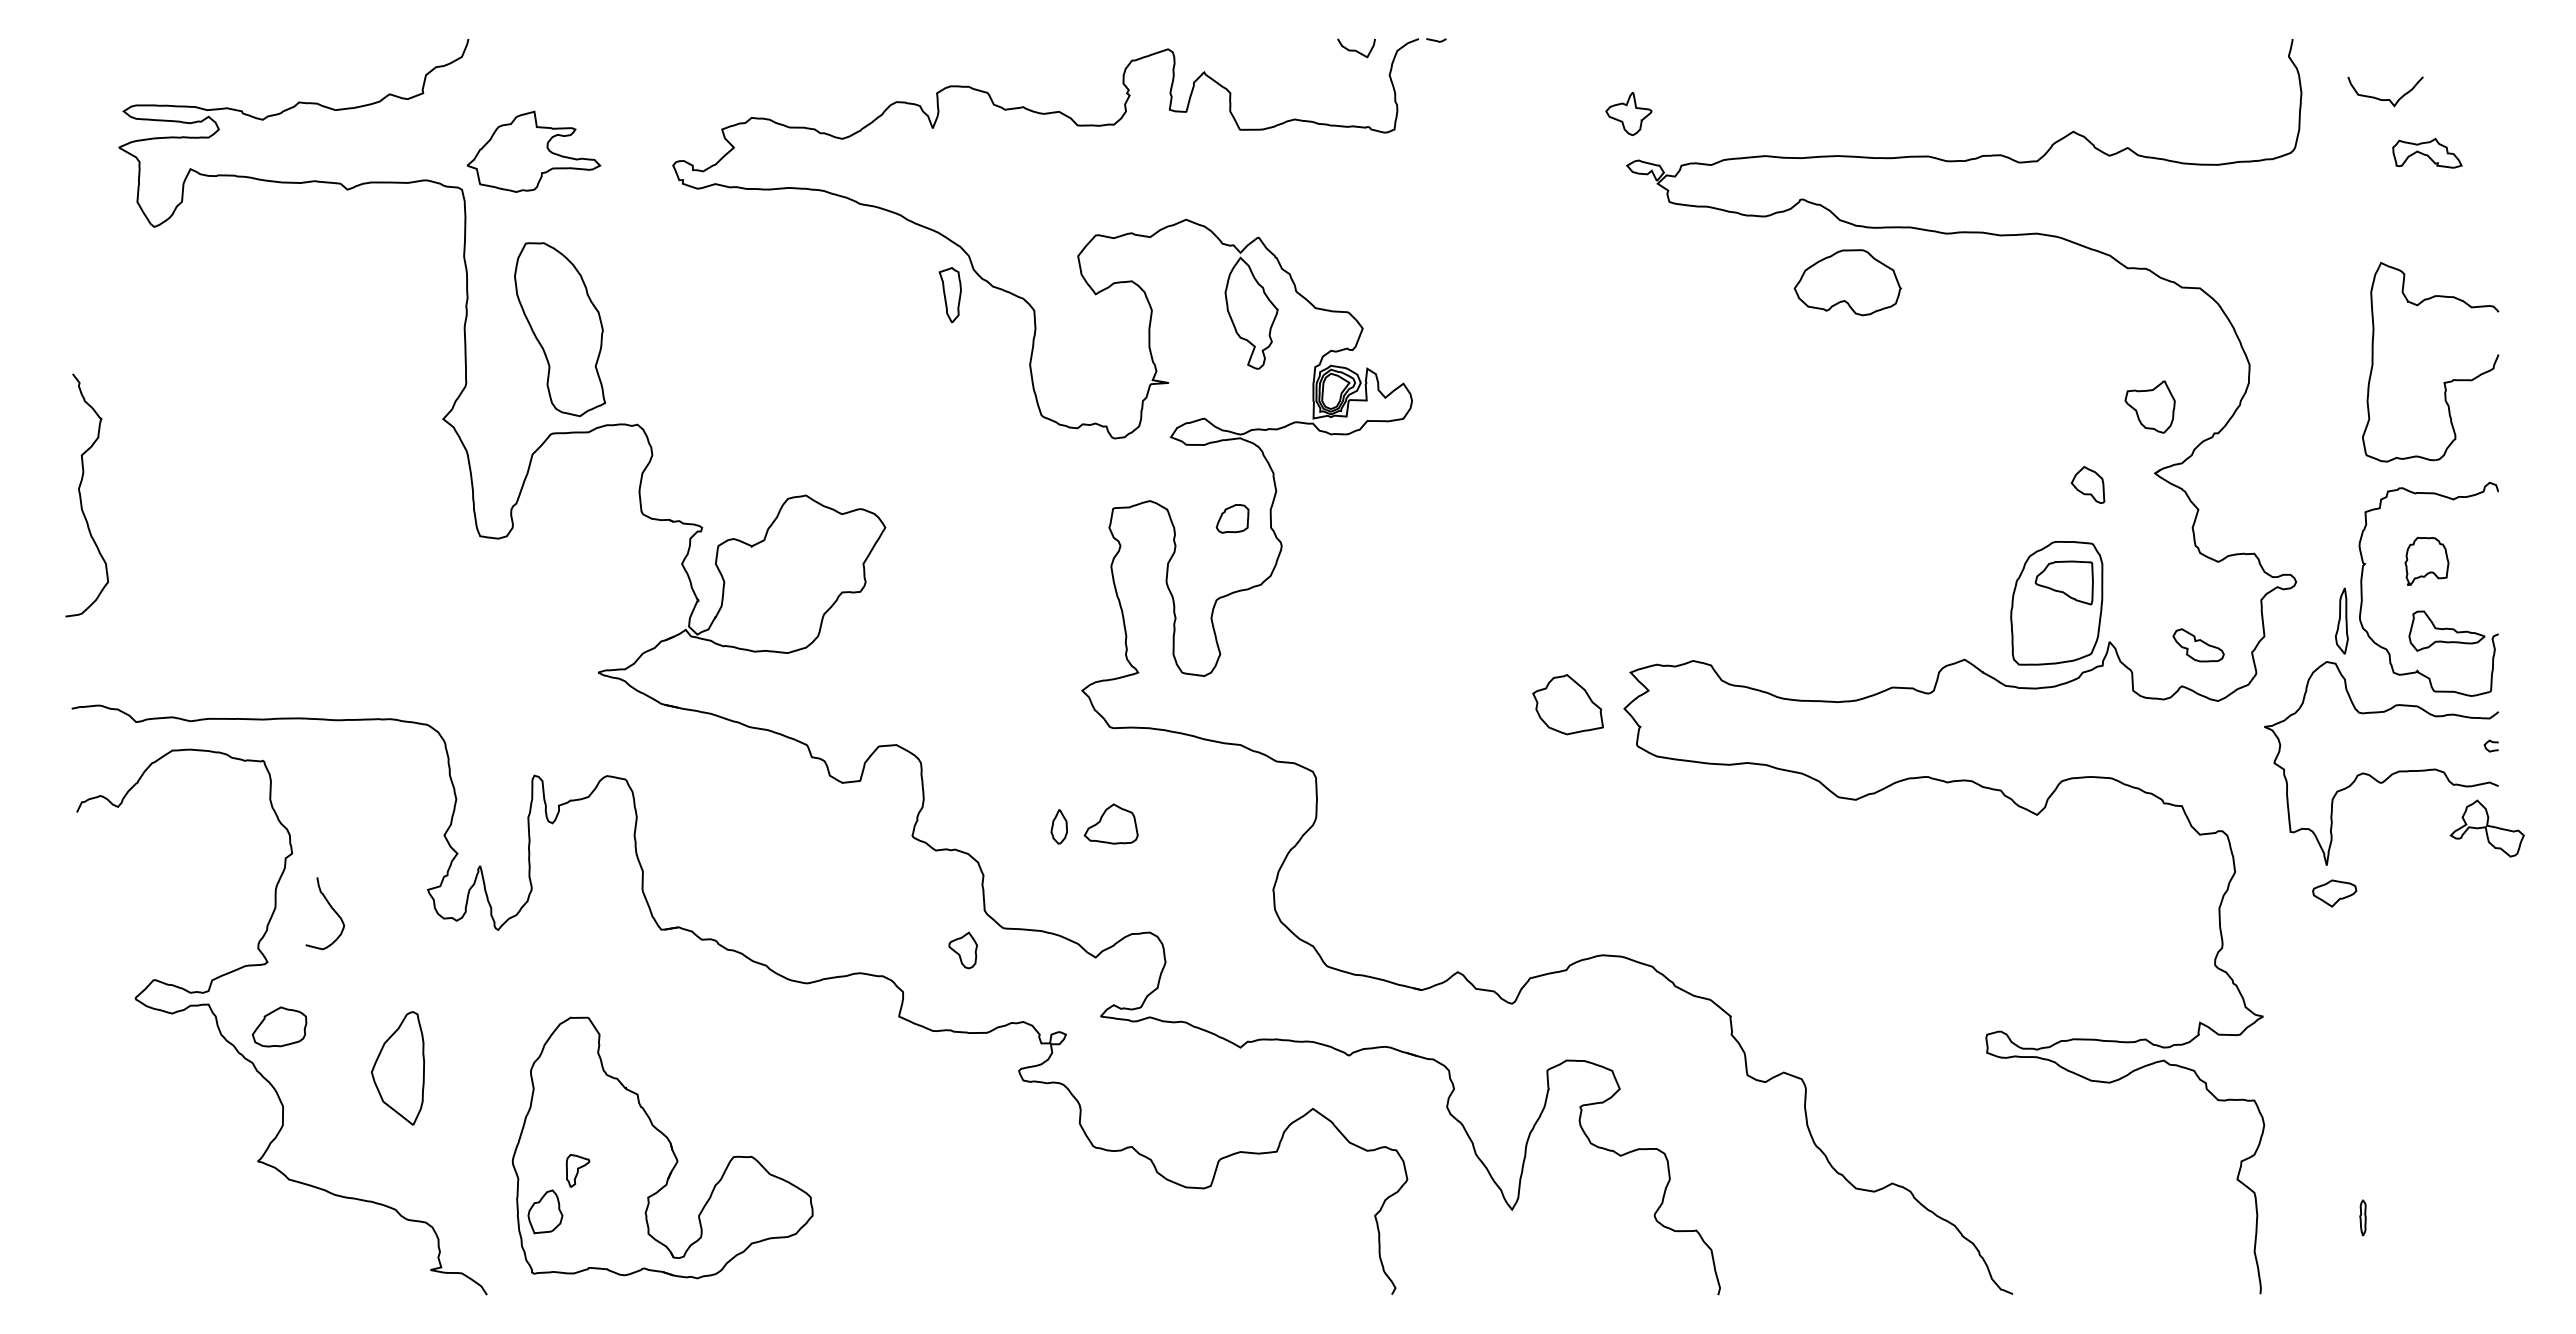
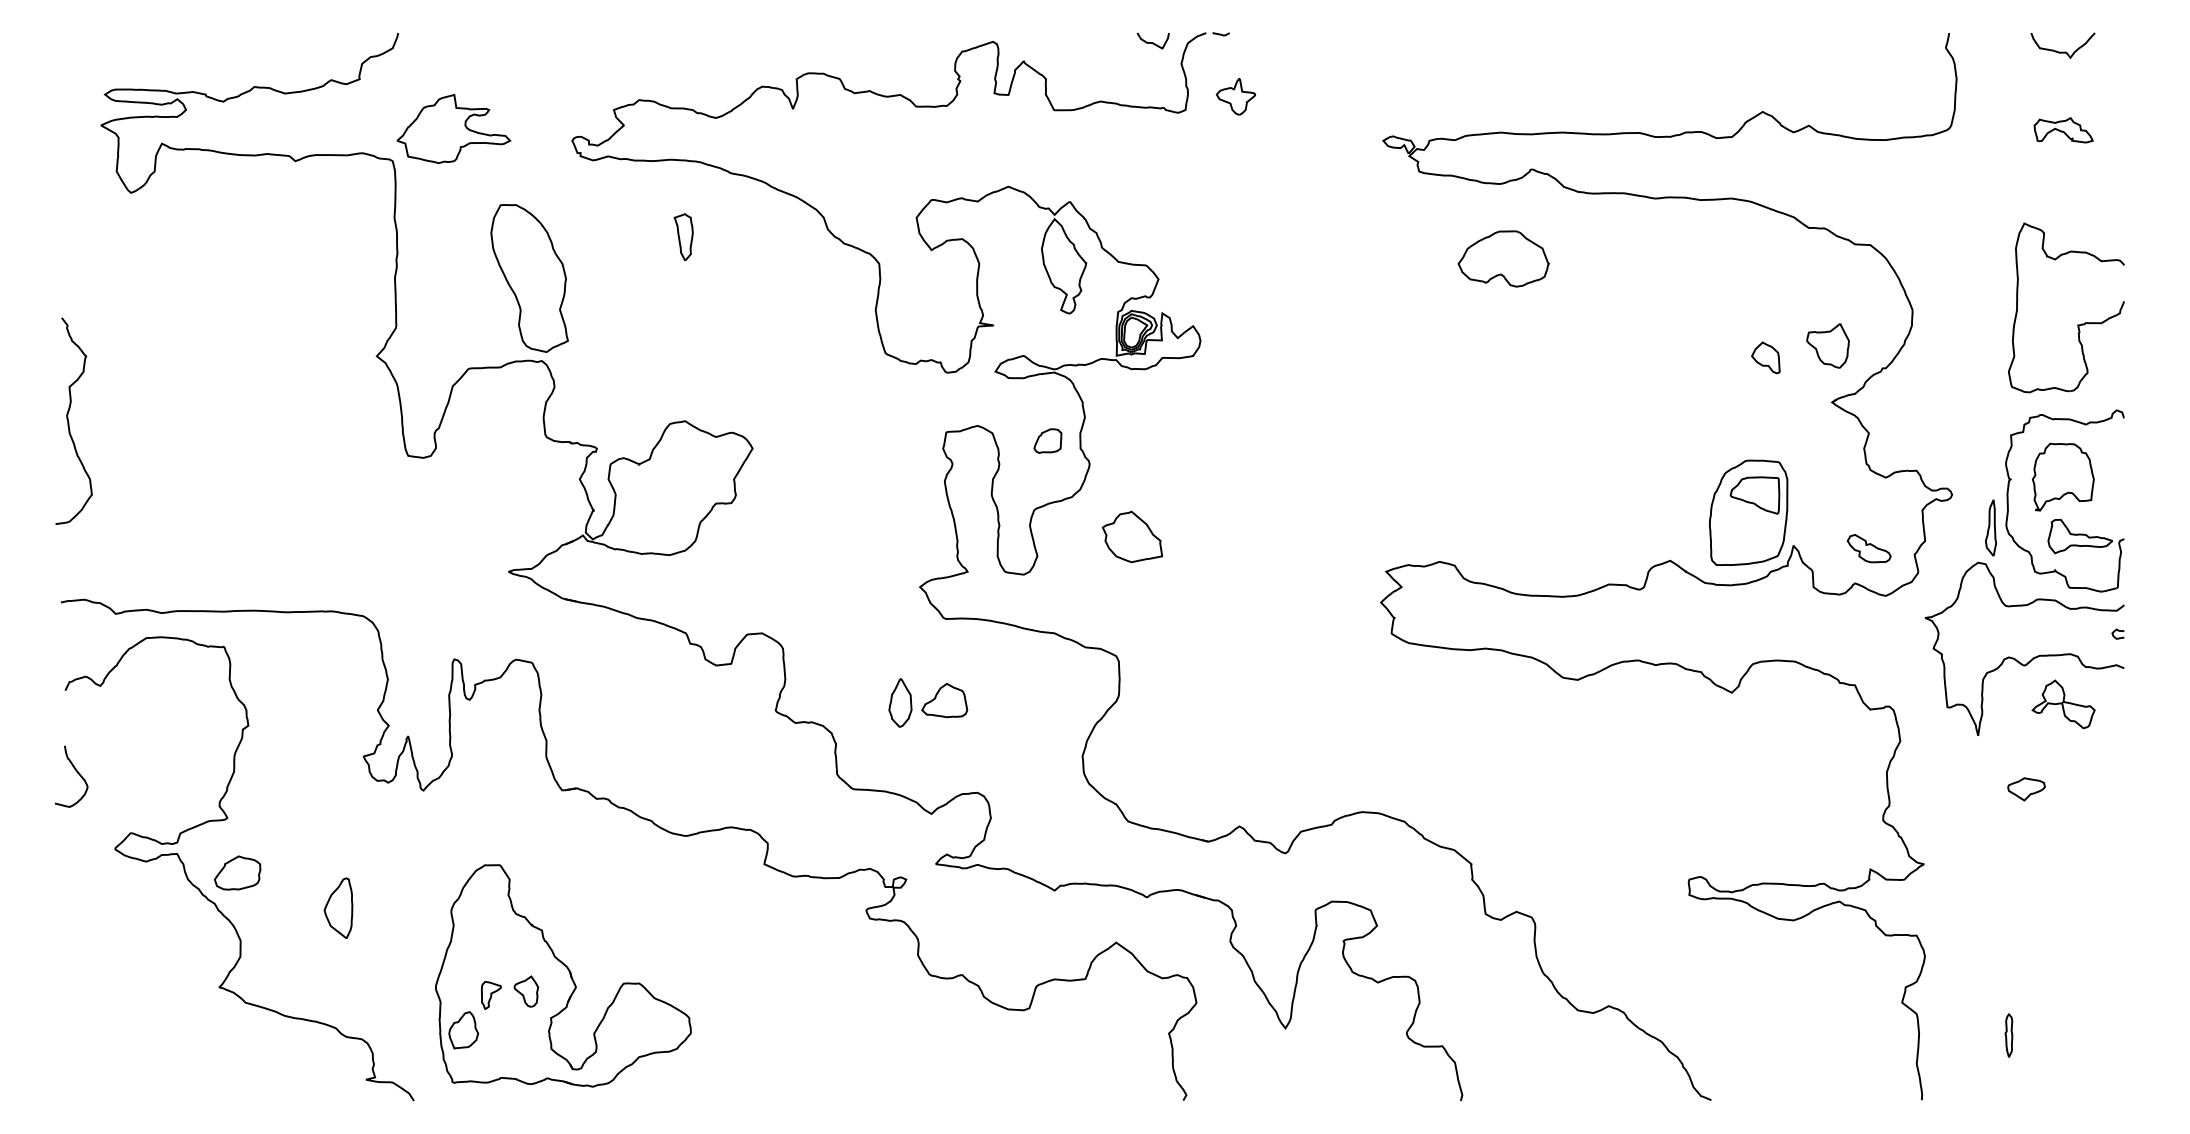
curve: (2385, 99) -> (2062, 52), moved
part: (1628, 113) -> (1235, 96), moved
part: (1847, 282) -> (1503, 258), moved
part: (949, 295) -> (683, 237), moved
part: (560, 329) -> (530, 278), moved
part: (2087, 484) -> (1765, 357), moved
part: (2426, 561) -> (2062, 477), size x1.67
part: (1567, 704) -> (1131, 536), moved
part: (1059, 826) -> (900, 702), size x1.67
part: (2486, 828) -> (2062, 704), moved
part: (2334, 893) -> (2026, 789), moved
curve: (330, 907) -> (76, 771), moved
part: (962, 950) -> (525, 991), moved
part: (398, 1068) -> (338, 908), size x0.62
part: (2362, 1217) -> (2008, 1035), size x1.43

